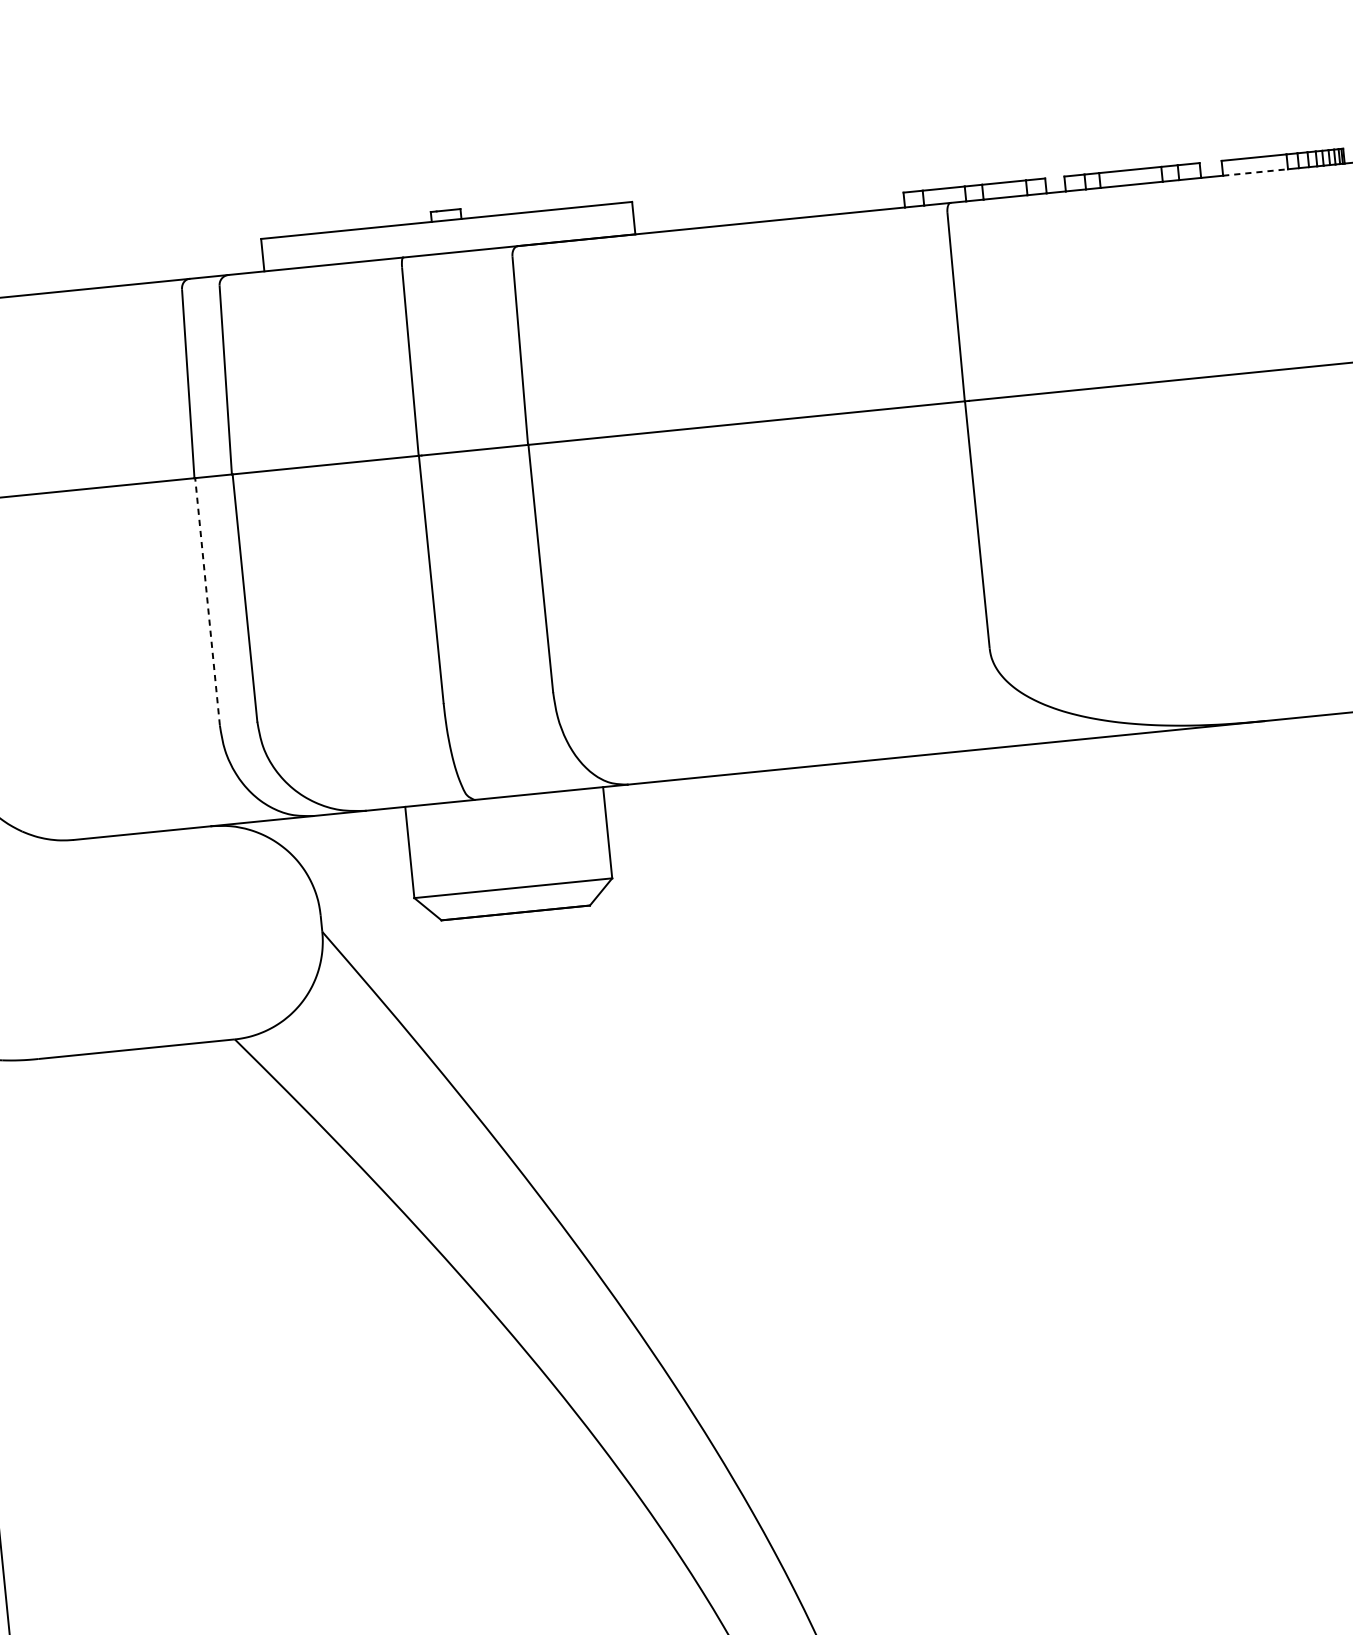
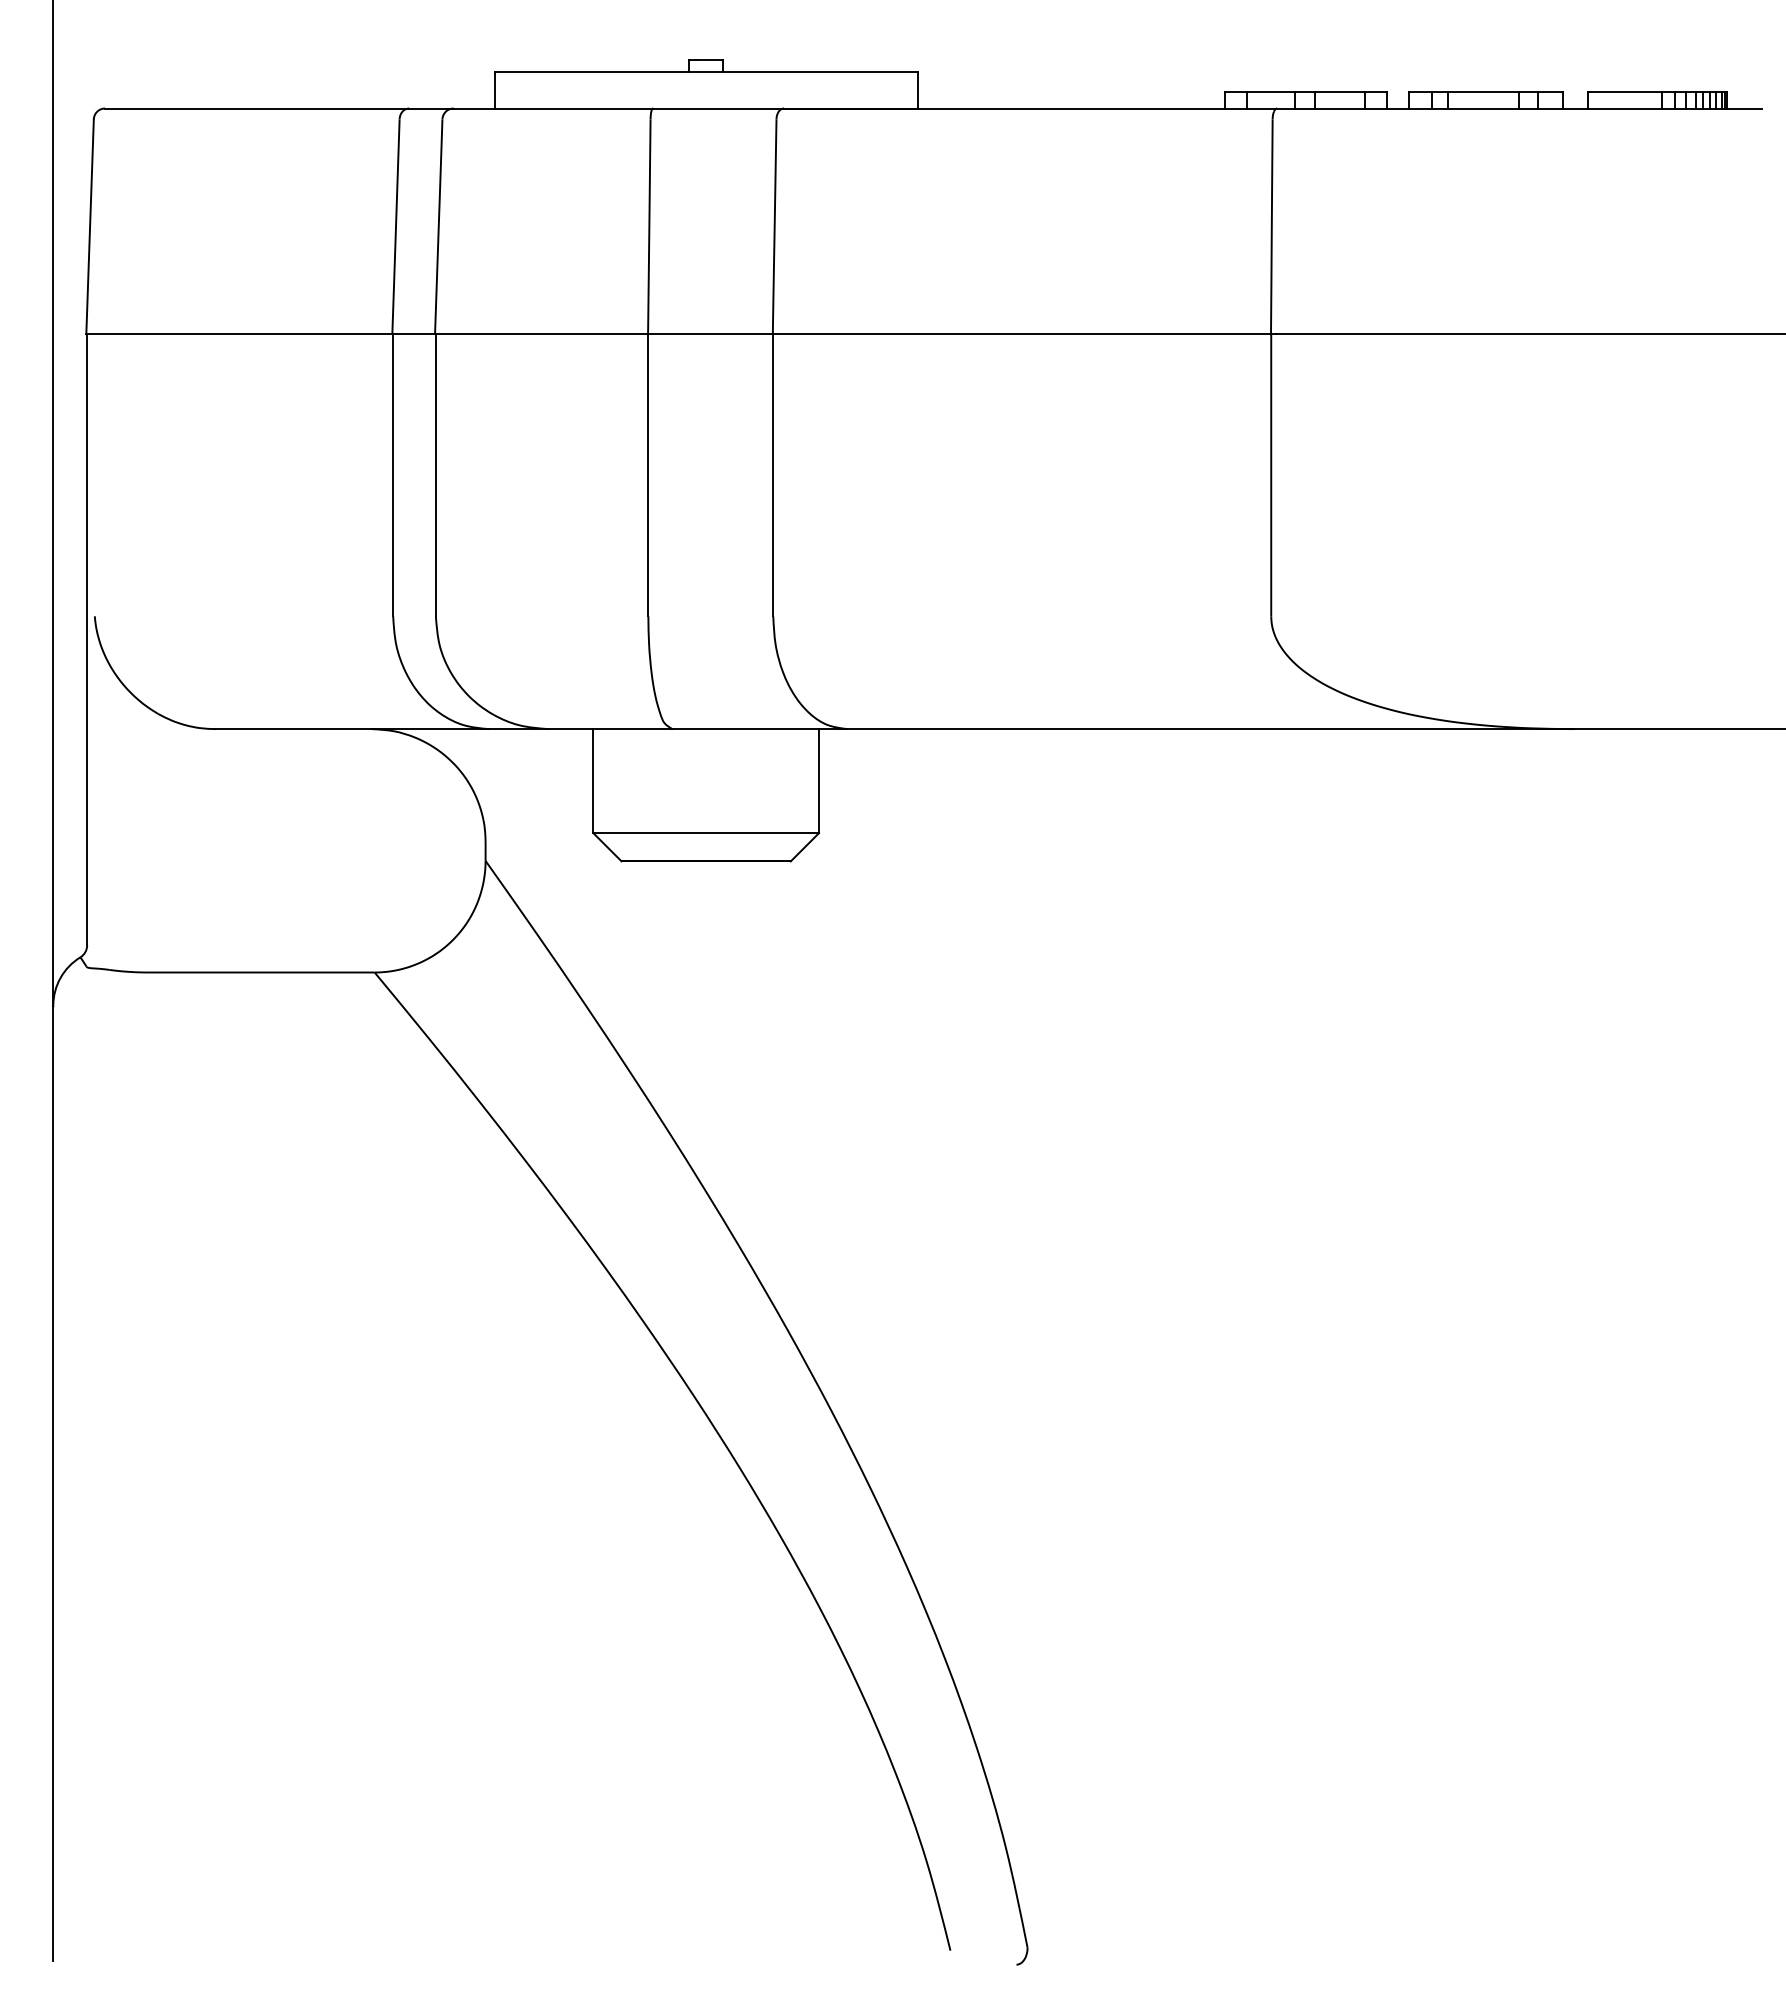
line: (1255, 172) -> (1625, 108), dashed -> solid
line: (207, 601) -> (393, 474), dashed -> solid

